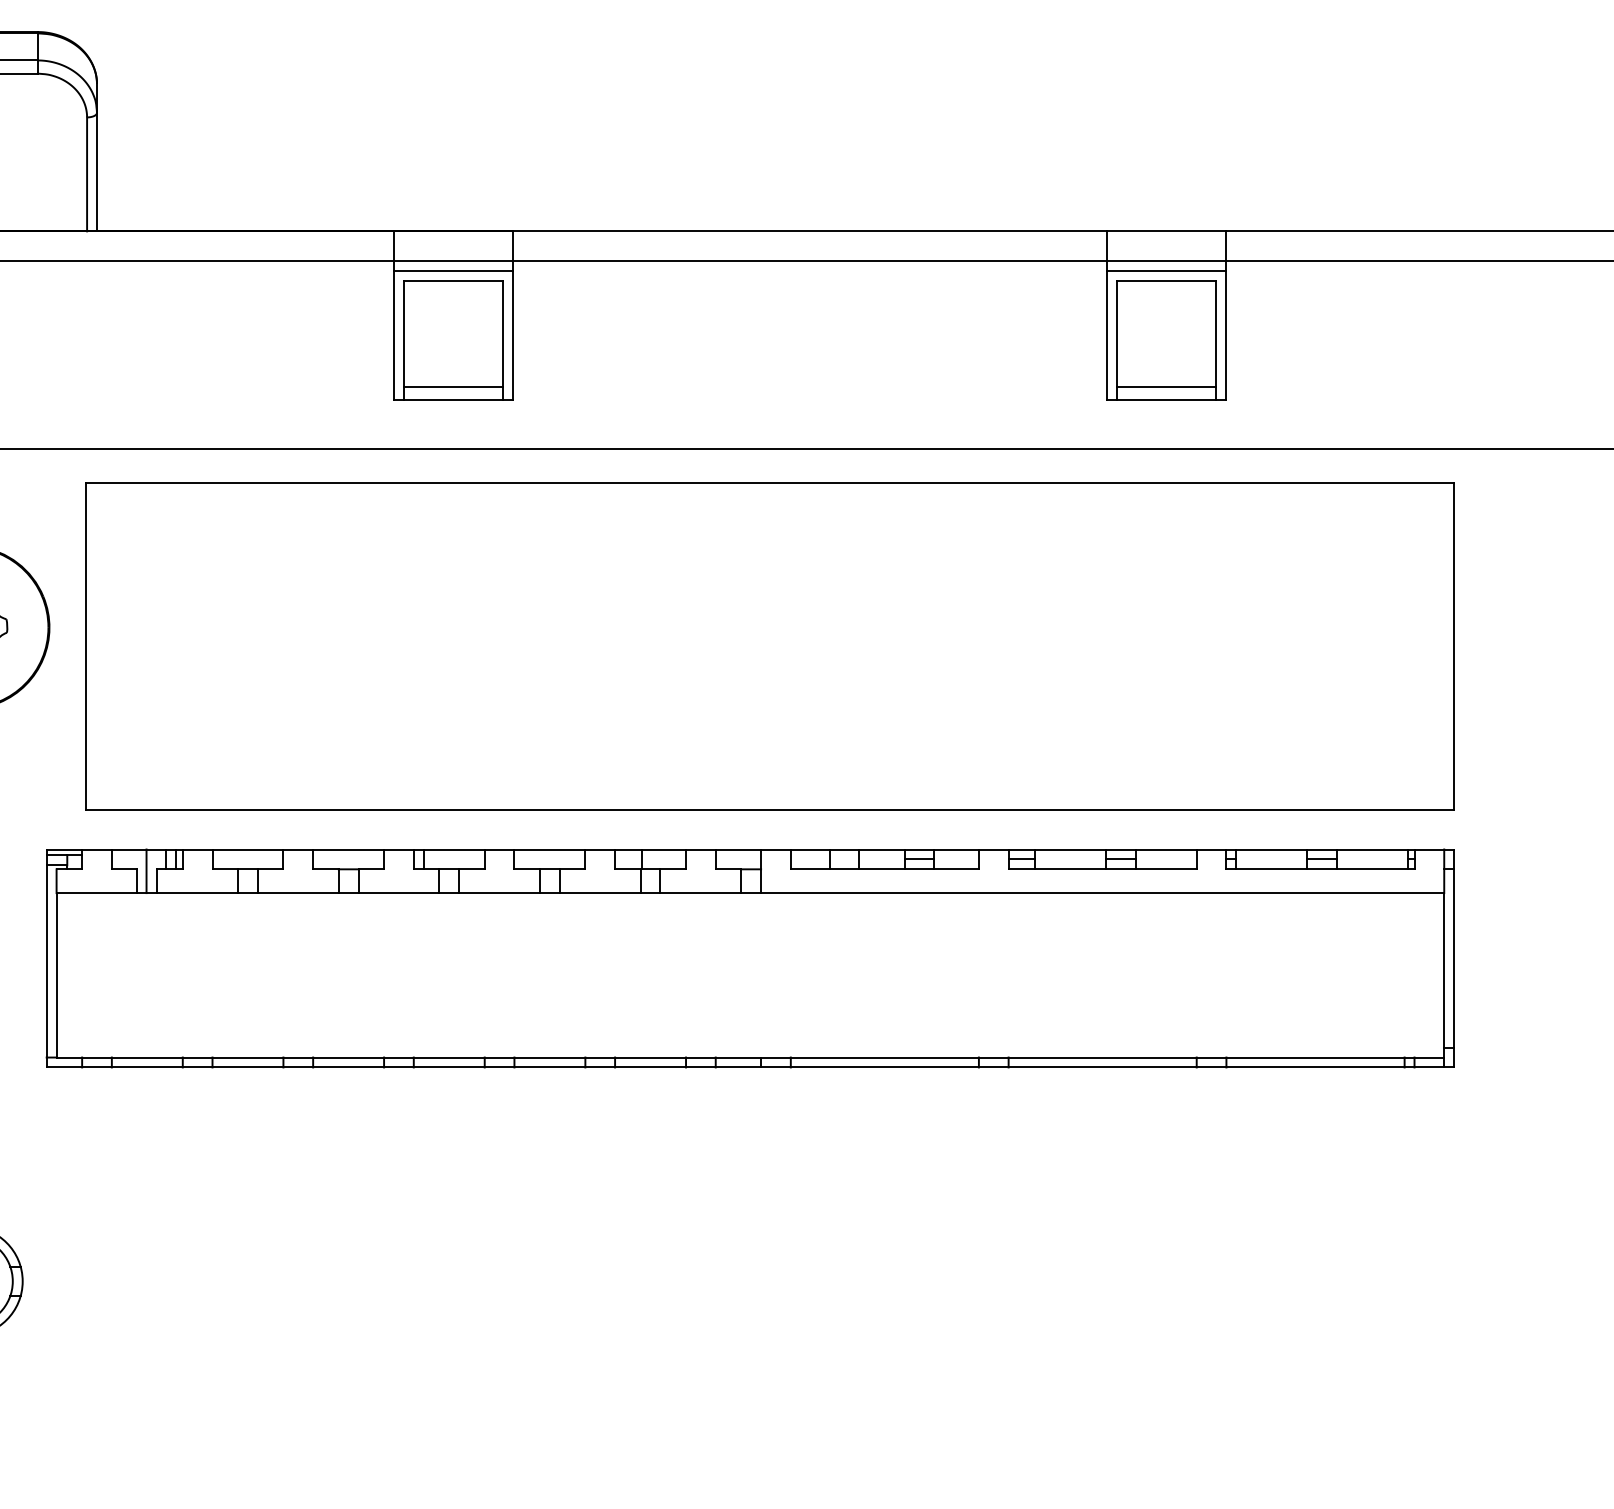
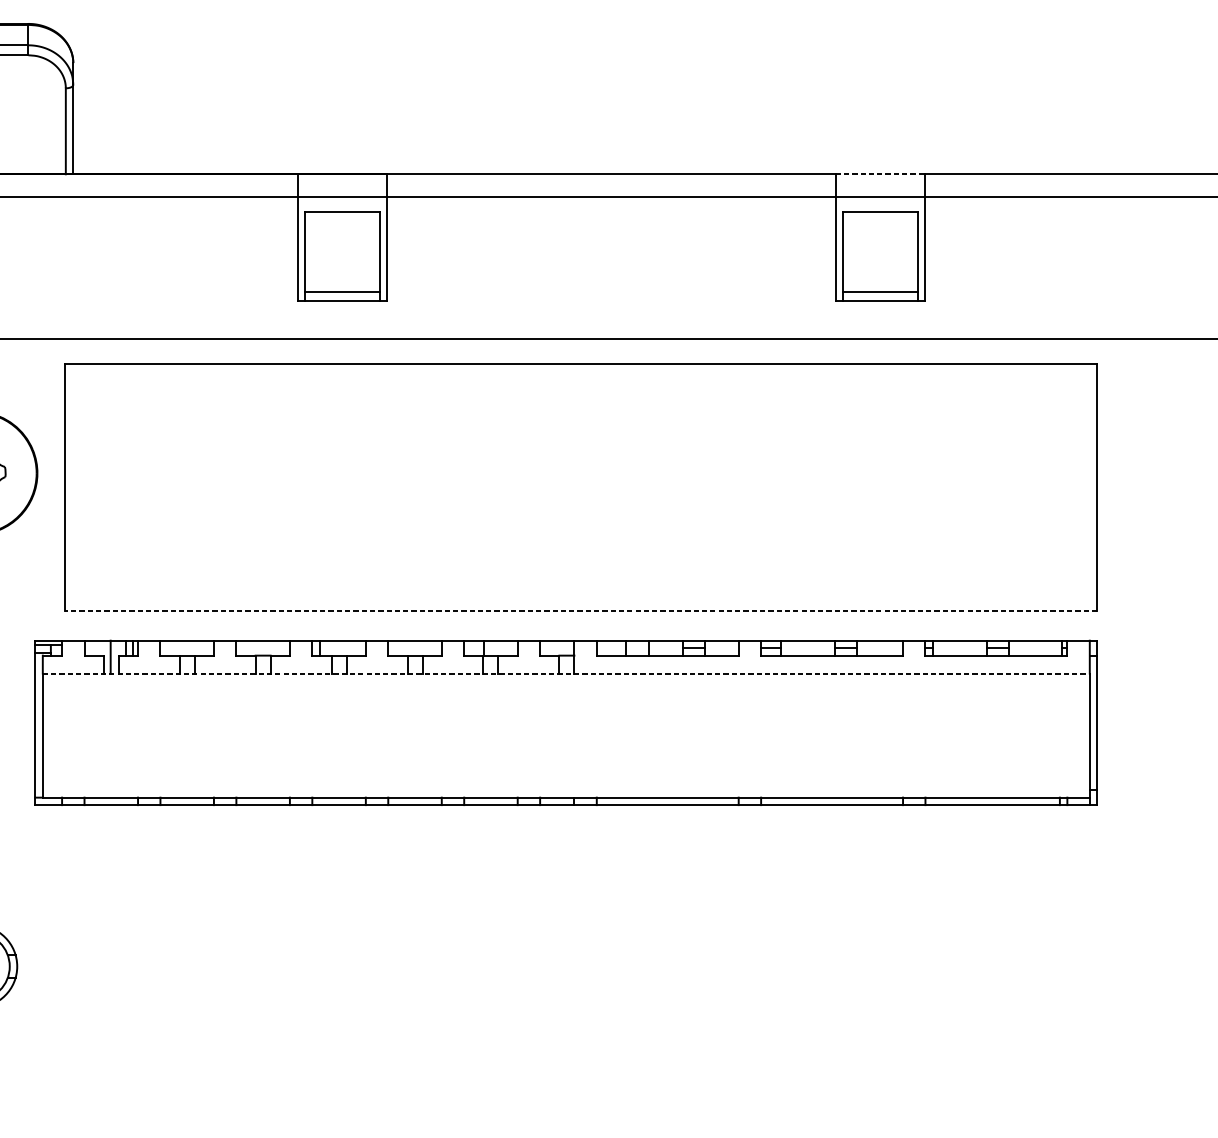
line: (1167, 231) -> (880, 174), solid -> dashed
line: (453, 271) -> (342, 204), removed
line: (1166, 271) -> (880, 204), removed
line: (770, 809) -> (581, 610), solid -> dashed
line: (750, 893) -> (566, 673), solid -> dashed

